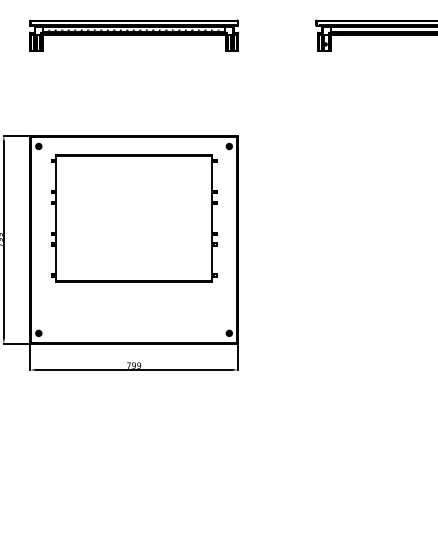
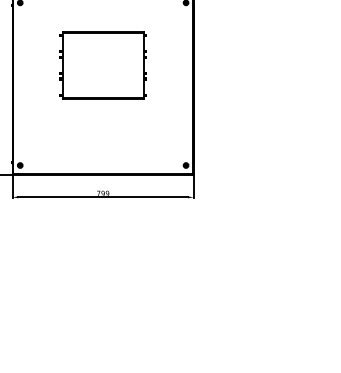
part: (134, 218) -> (103, 65), size x0.6

